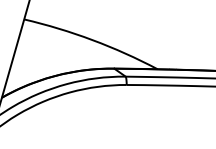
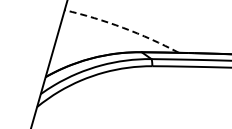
arc: (92, 39) -> (123, 27), solid -> dashed

